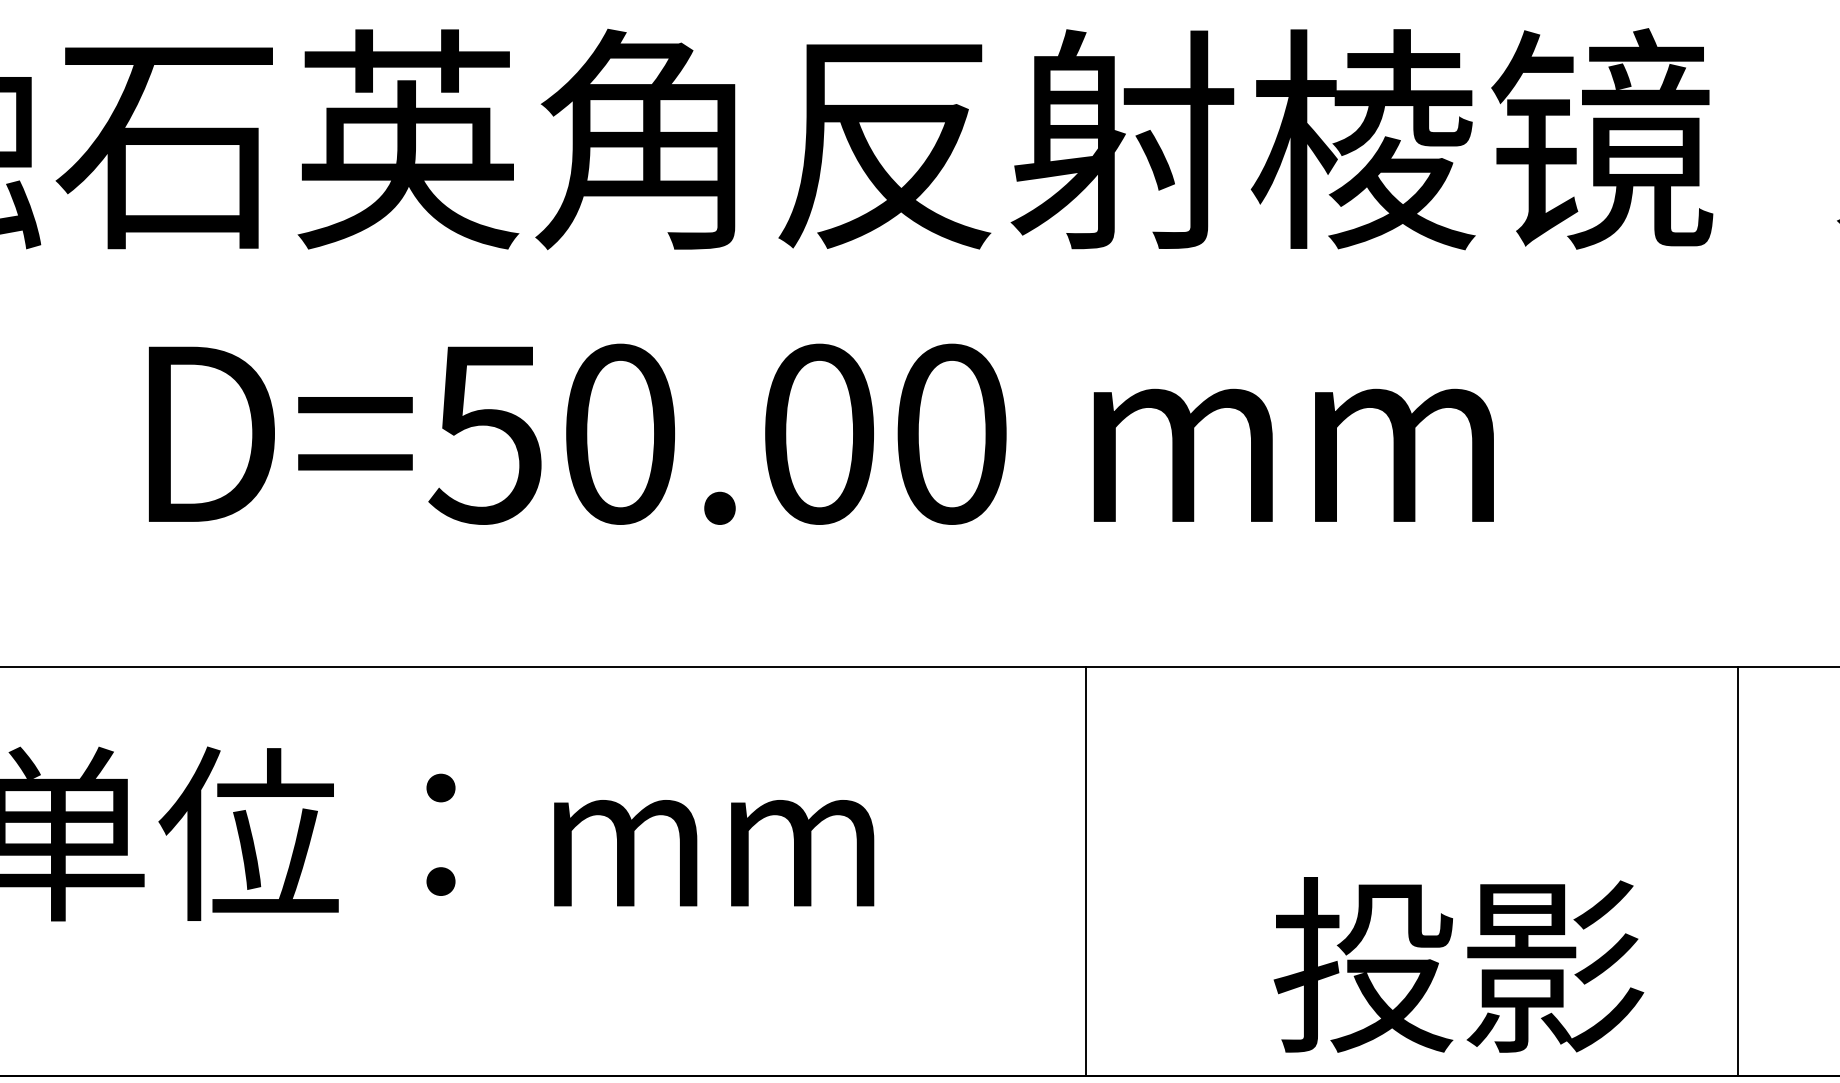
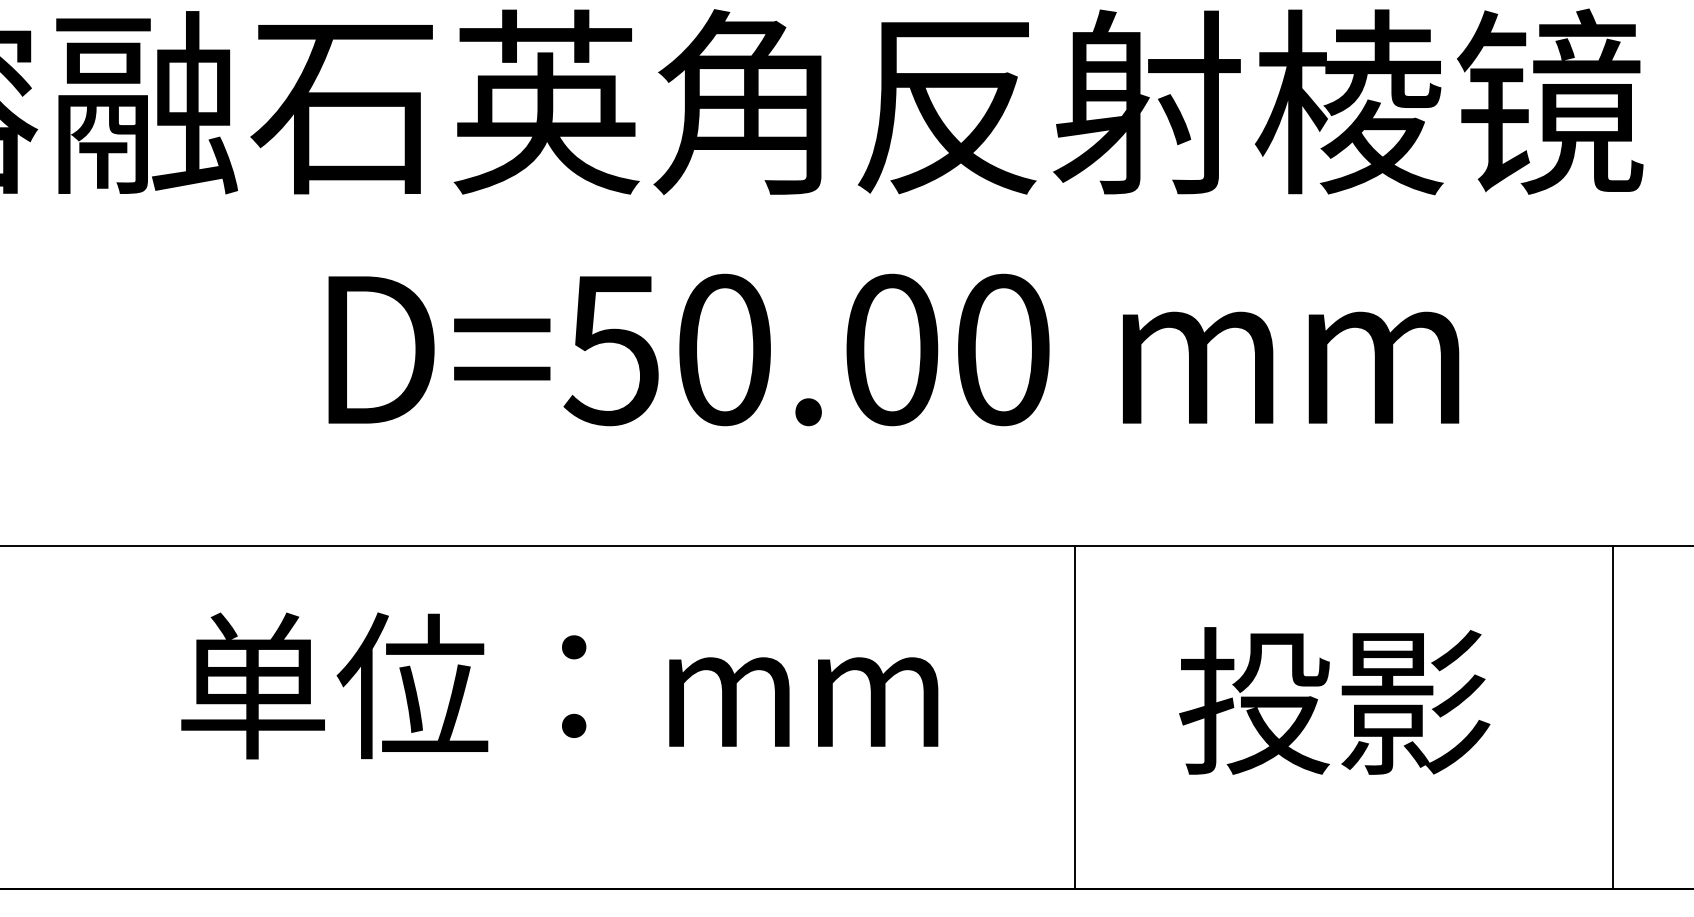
line: (1086, 871) -> (1075, 717), moved
line: (1738, 871) -> (1612, 717), moved
text: (1458, 964) -> (1334, 700), moved

